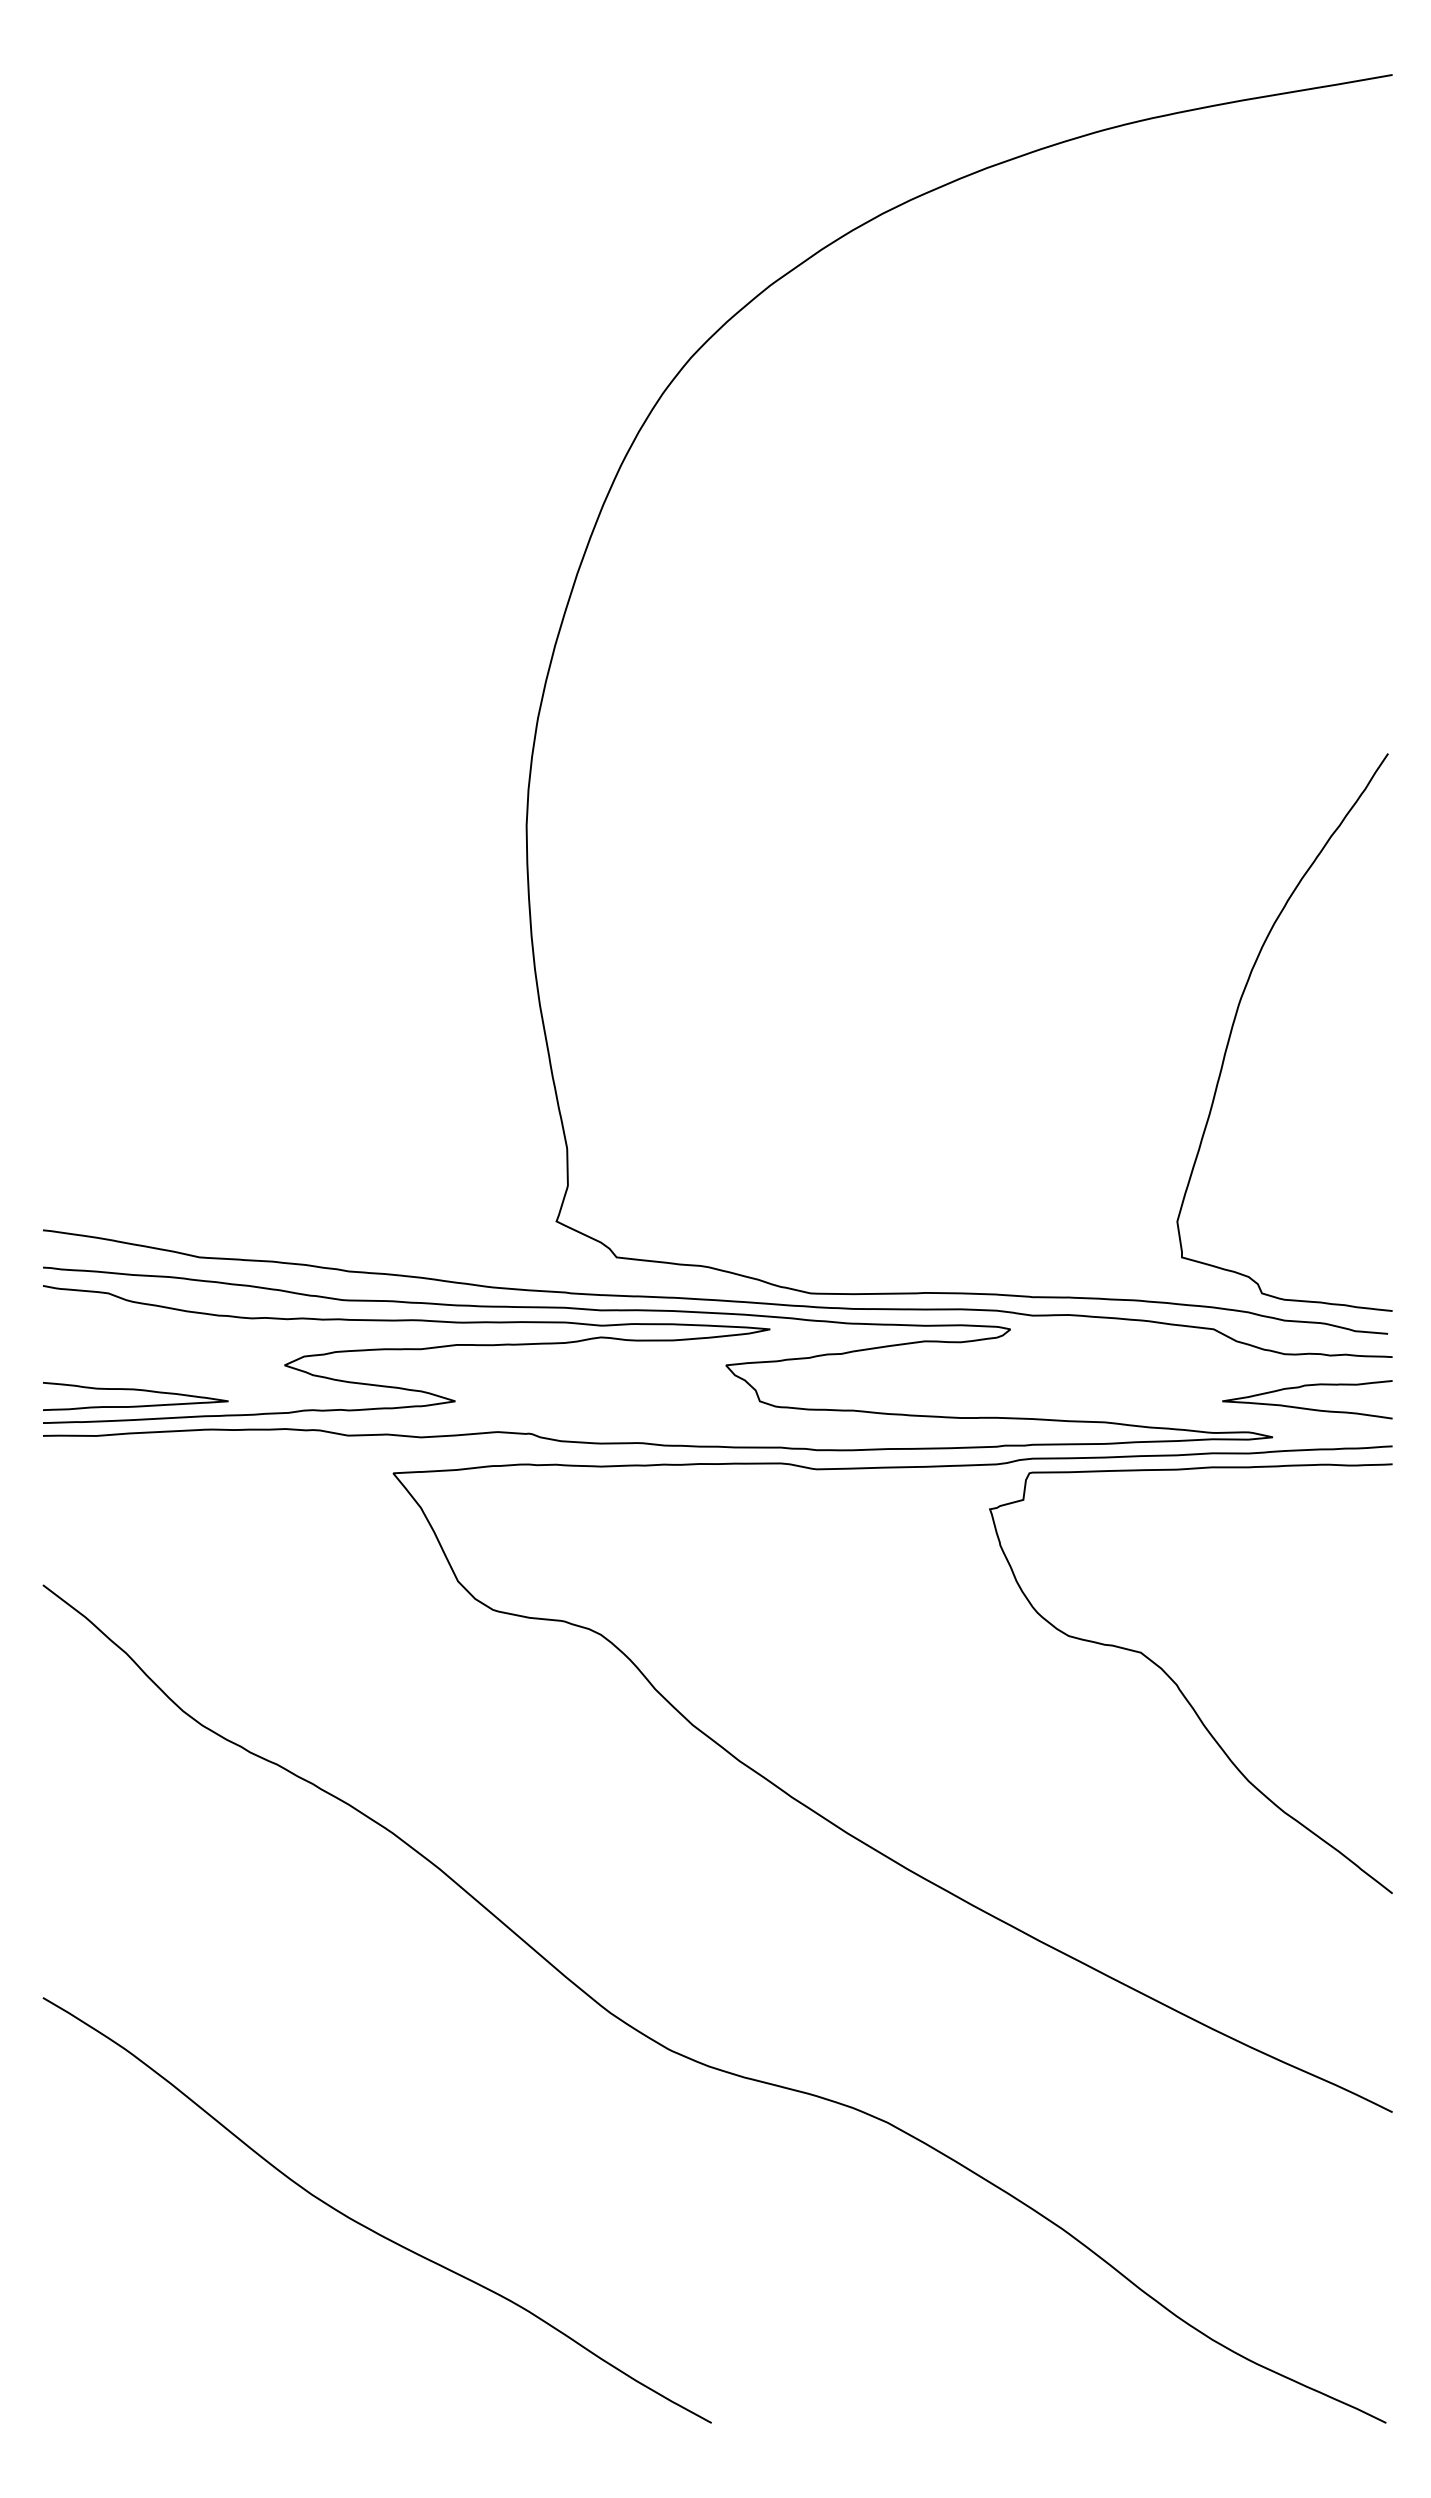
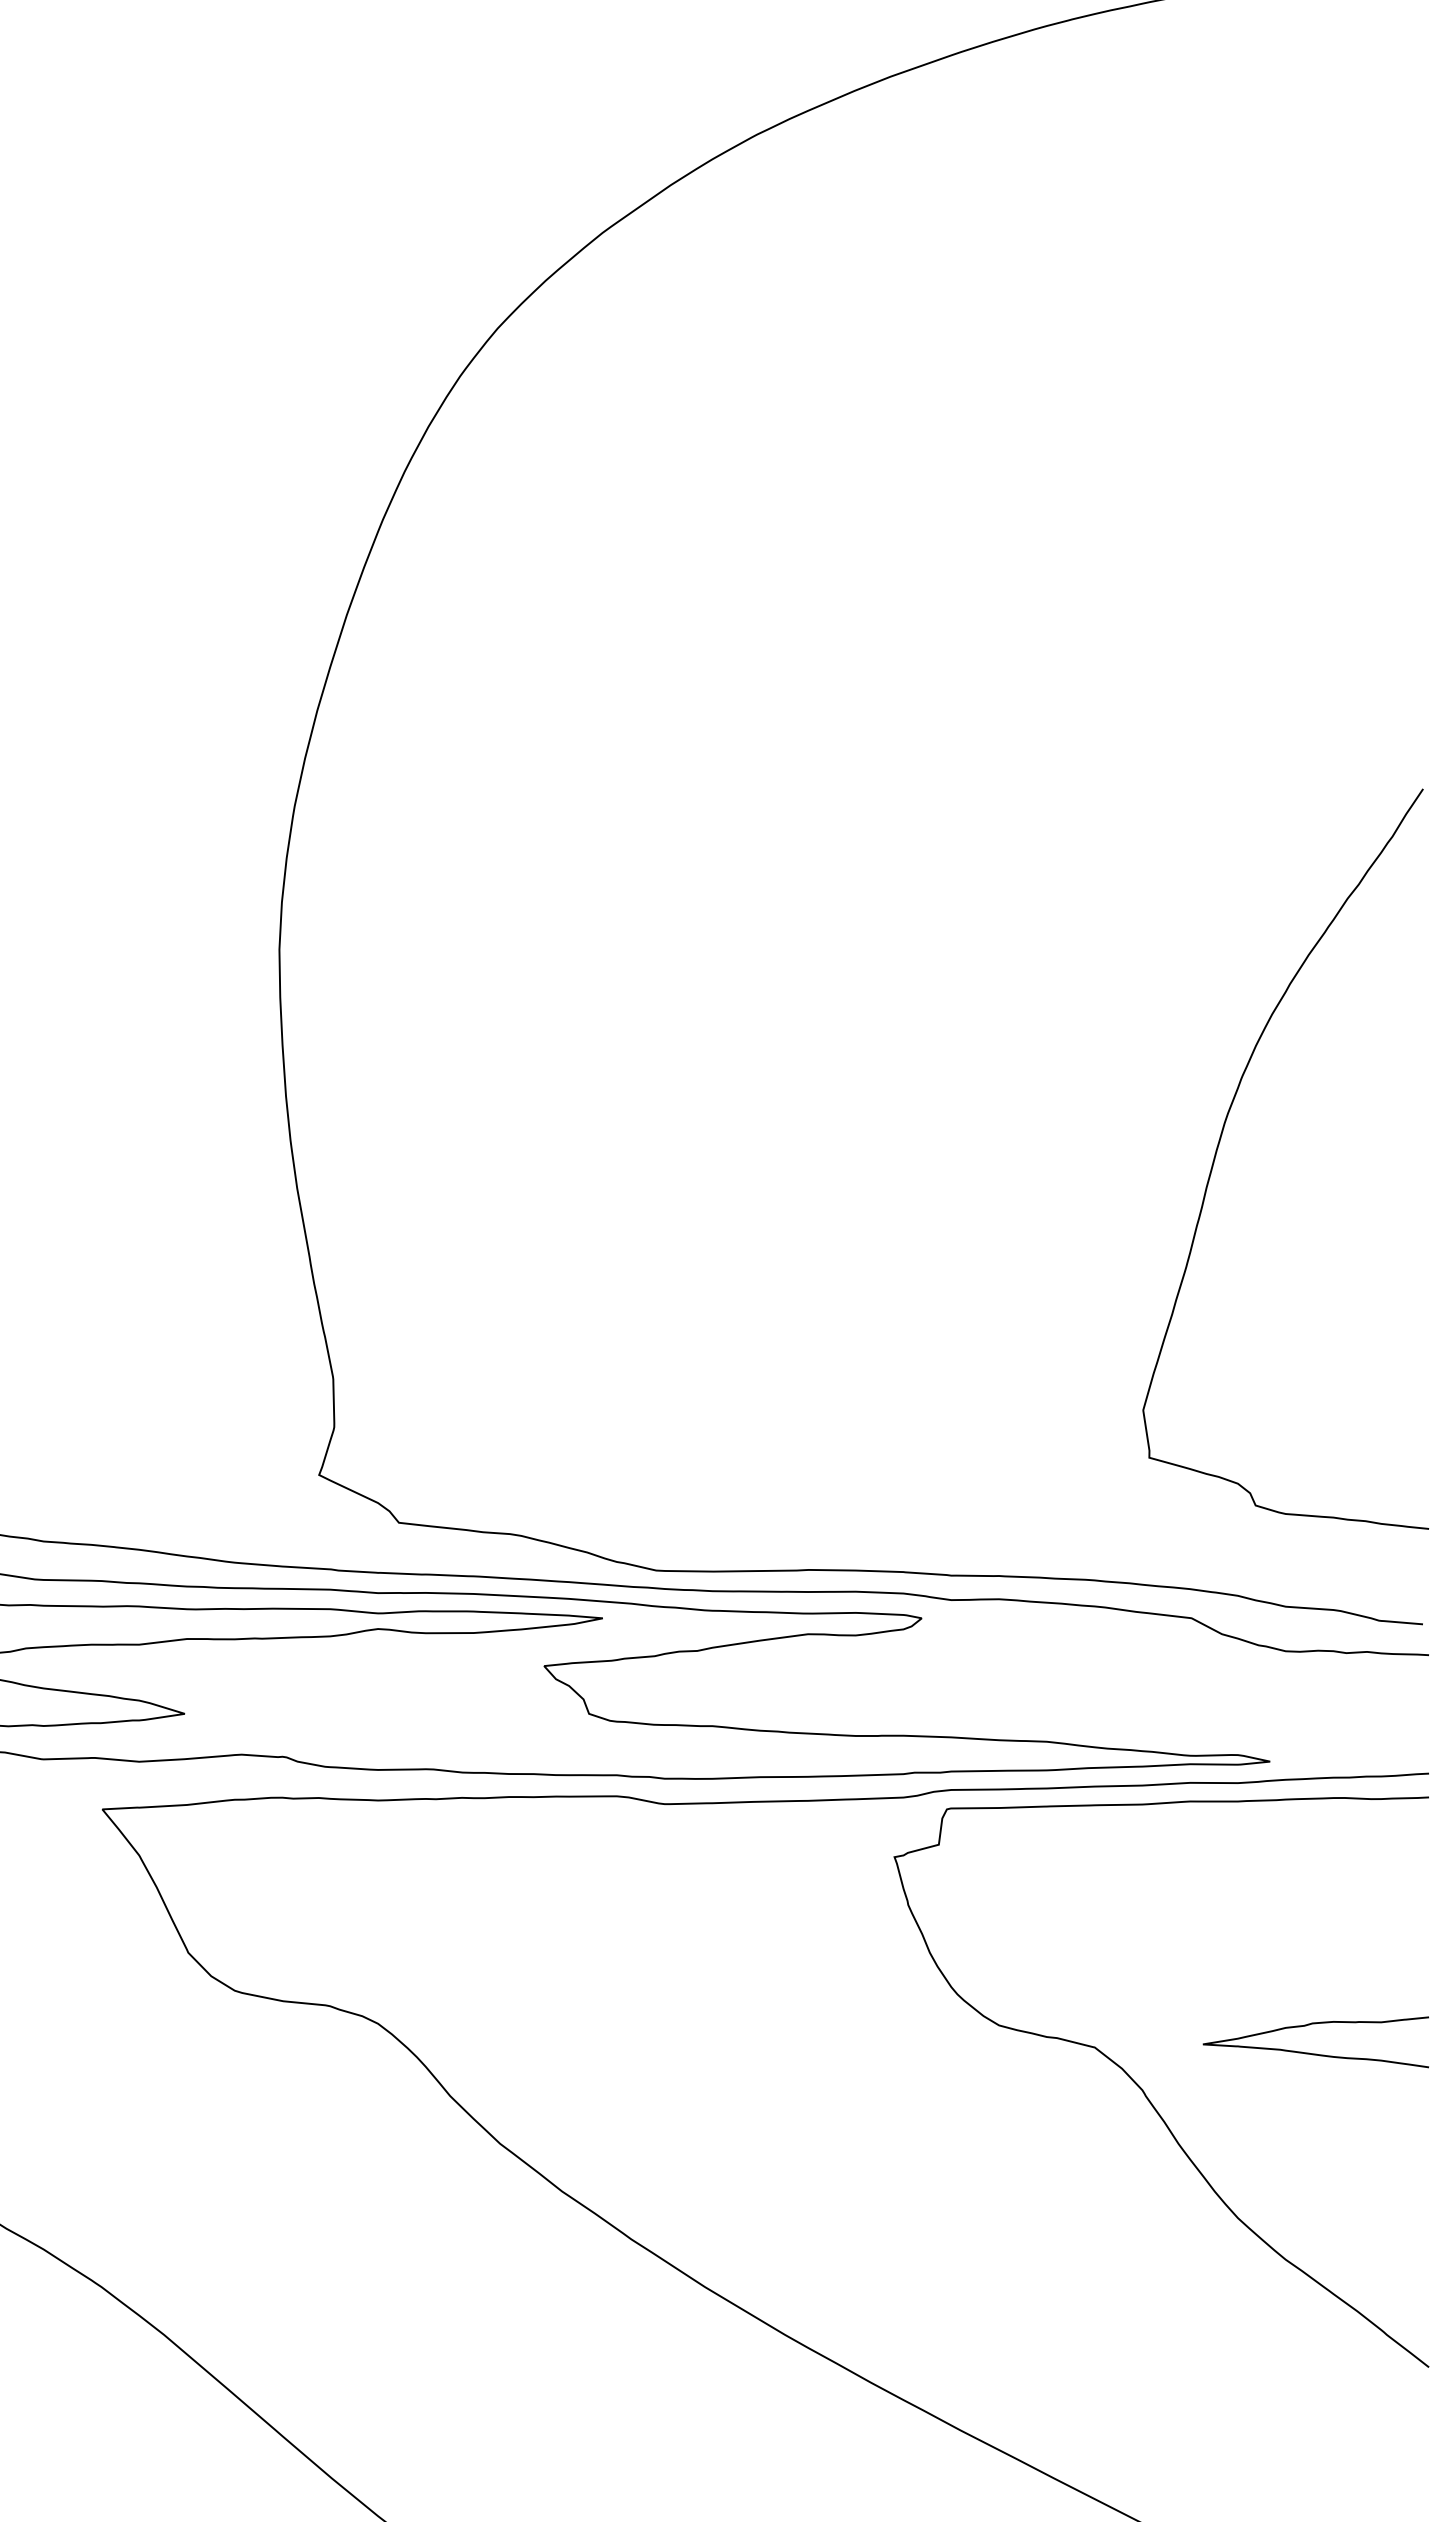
curve: (1236, 1017) -> (1221, 1139), moved
curve: (1305, 1407) -> (1313, 2052), moved

